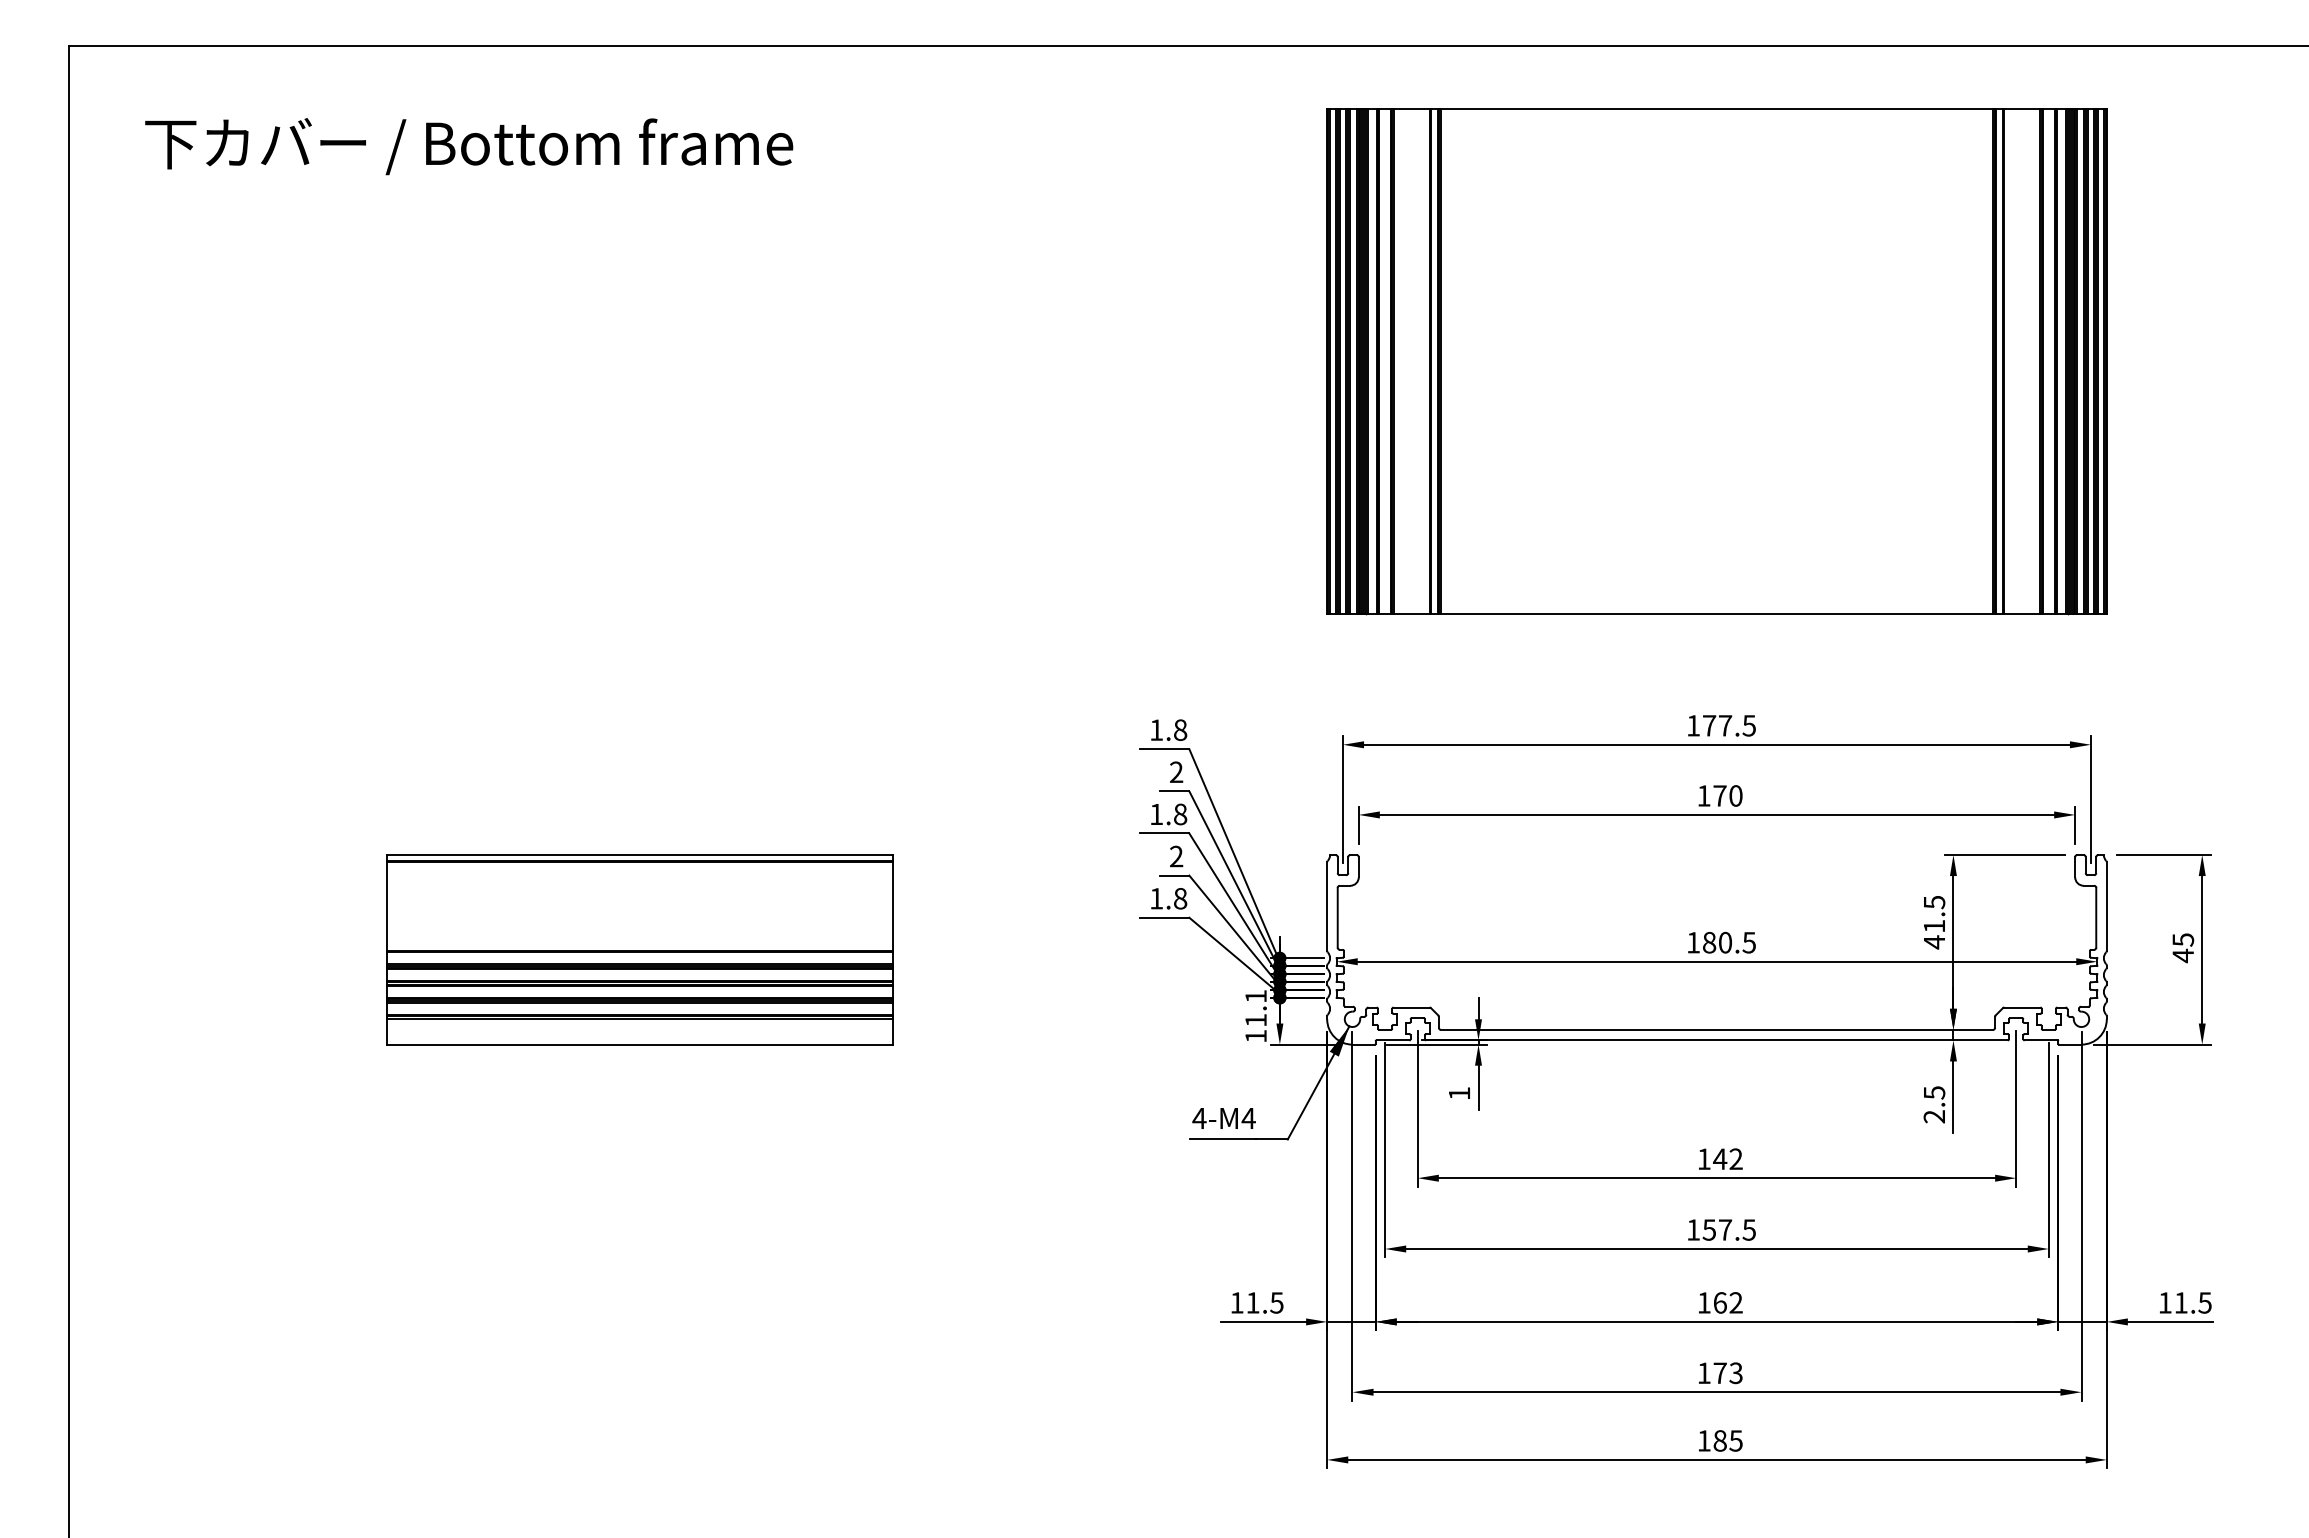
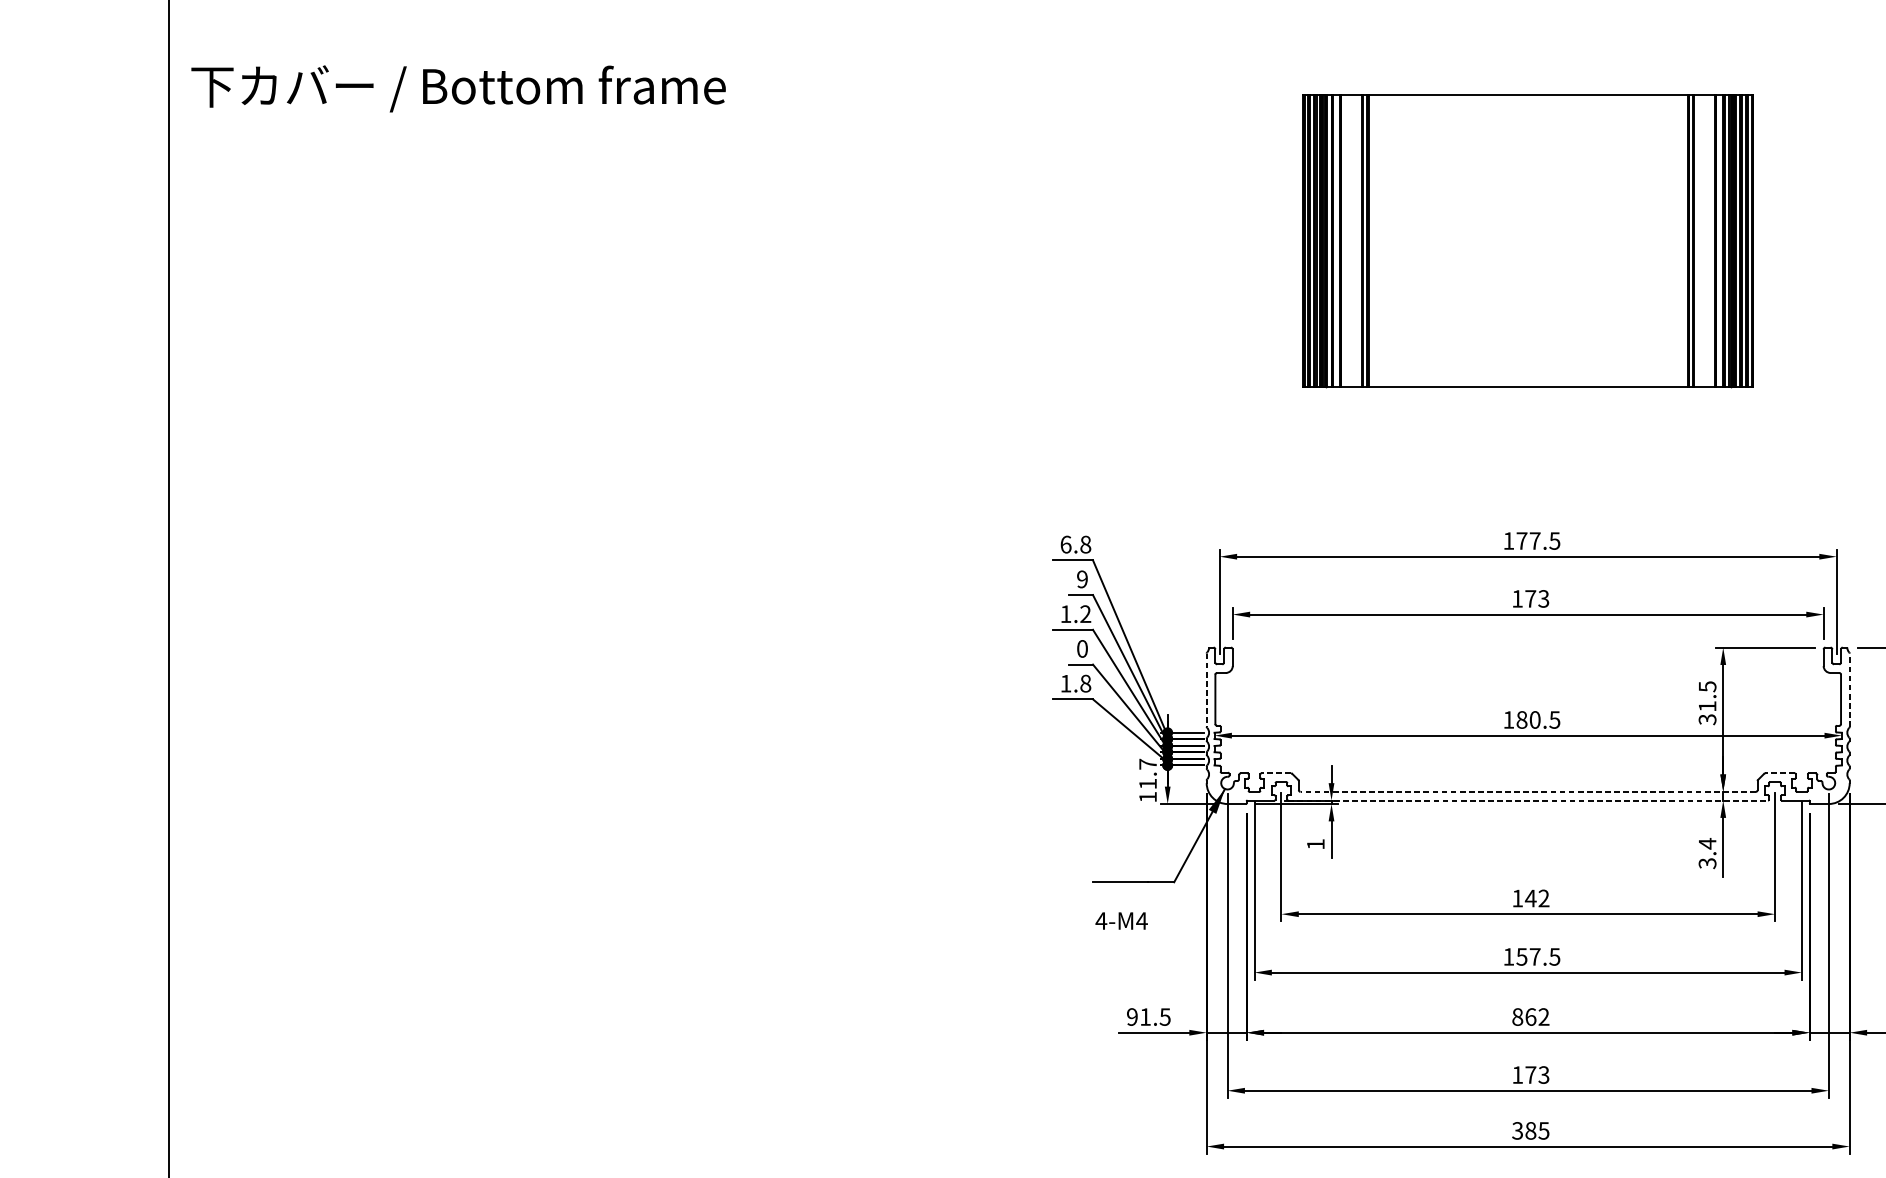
text: (469, 146) -> (458, 88), moved
part: (1716, 361) -> (1527, 240), size x0.7
text: (1156, 729) -> (1065, 544), 1.8 -> 6.8
text: (1176, 772) -> (1082, 579), 2 -> 9
text: (1735, 795) -> (1543, 598), 170 -> 173
text: (1180, 814) -> (1085, 614), 1.8 -> 1.2
text: (1176, 856) -> (1082, 648), 2 -> 0
line: (2106, 906) -> (1849, 690), solid -> dashed
line: (1327, 907) -> (1206, 690), solid -> dashed
text: (1934, 942) -> (1707, 719), 41.5 -> 31.5
part: (639, 949) -> (639, 725), removed
text: (1255, 995) -> (1147, 763), 11.1 -> 11.7
line: (1411, 1007) -> (1276, 773), solid -> dashed
line: (2021, 1007) -> (1779, 773), solid -> dashed
line: (1716, 1029) -> (1527, 791), solid -> dashed
line: (1716, 1040) -> (1527, 800), solid -> dashed
text: (1934, 1104) -> (1707, 853), 2.5 -> 3.4
text: (1223, 1118) -> (1121, 921), moved
text: (1236, 1302) -> (1131, 1016), 11.5 -> 91.5
text: (1703, 1302) -> (1517, 1016), 162 -> 862
text: (1703, 1440) -> (1517, 1130), 185 -> 385

